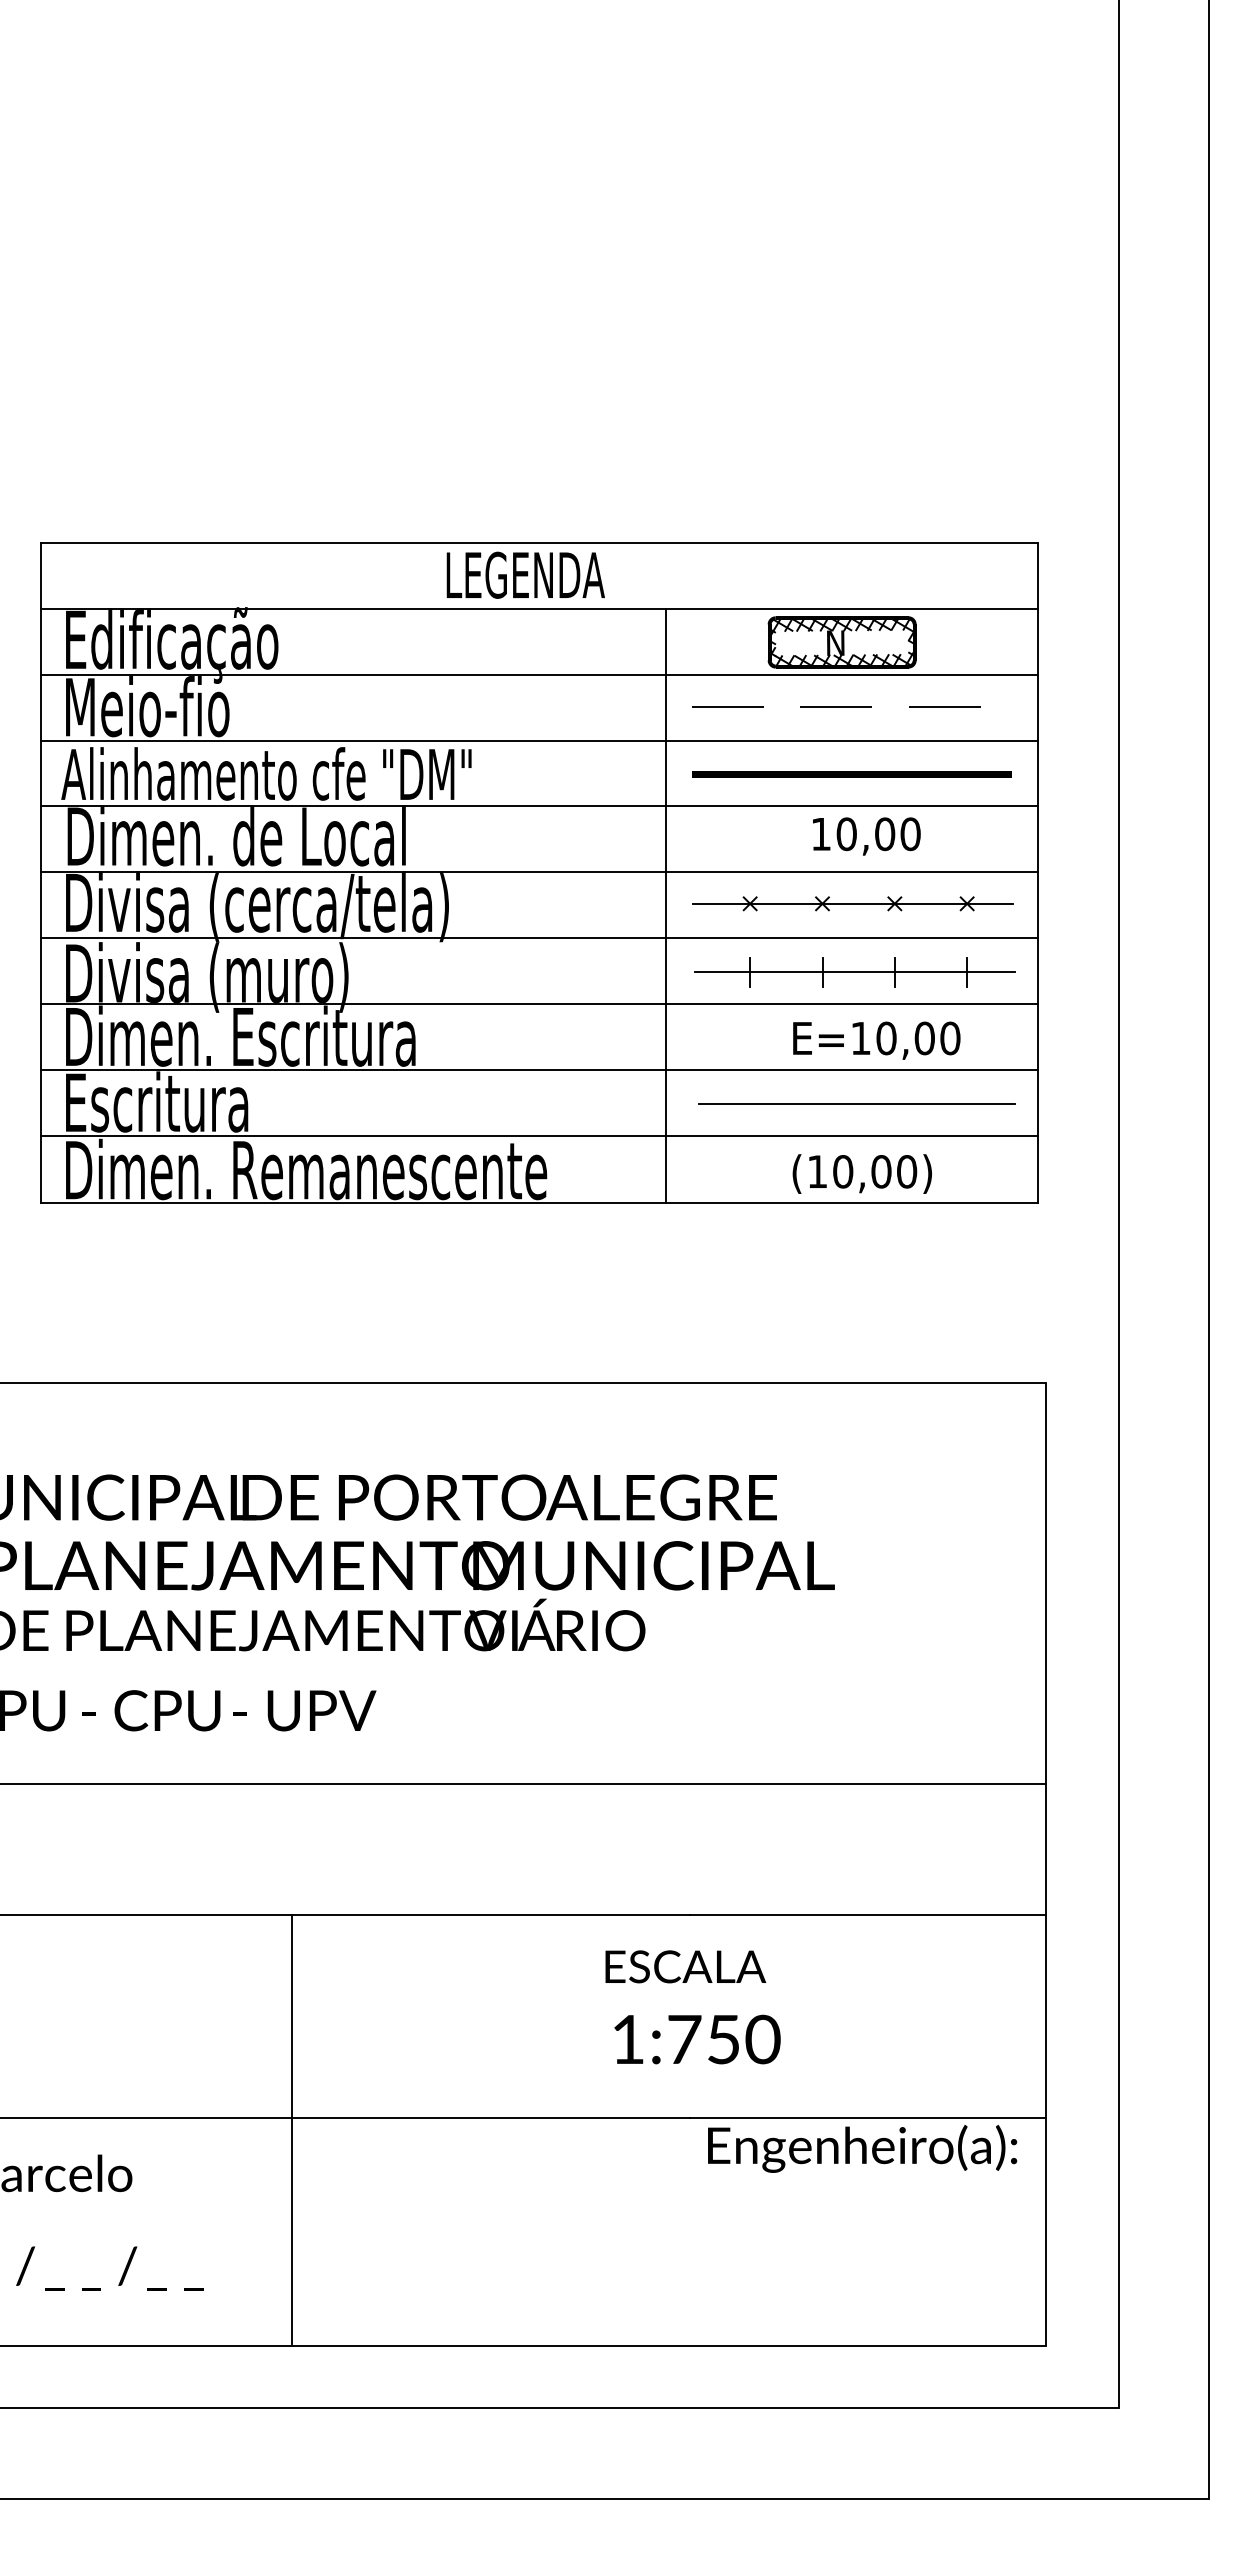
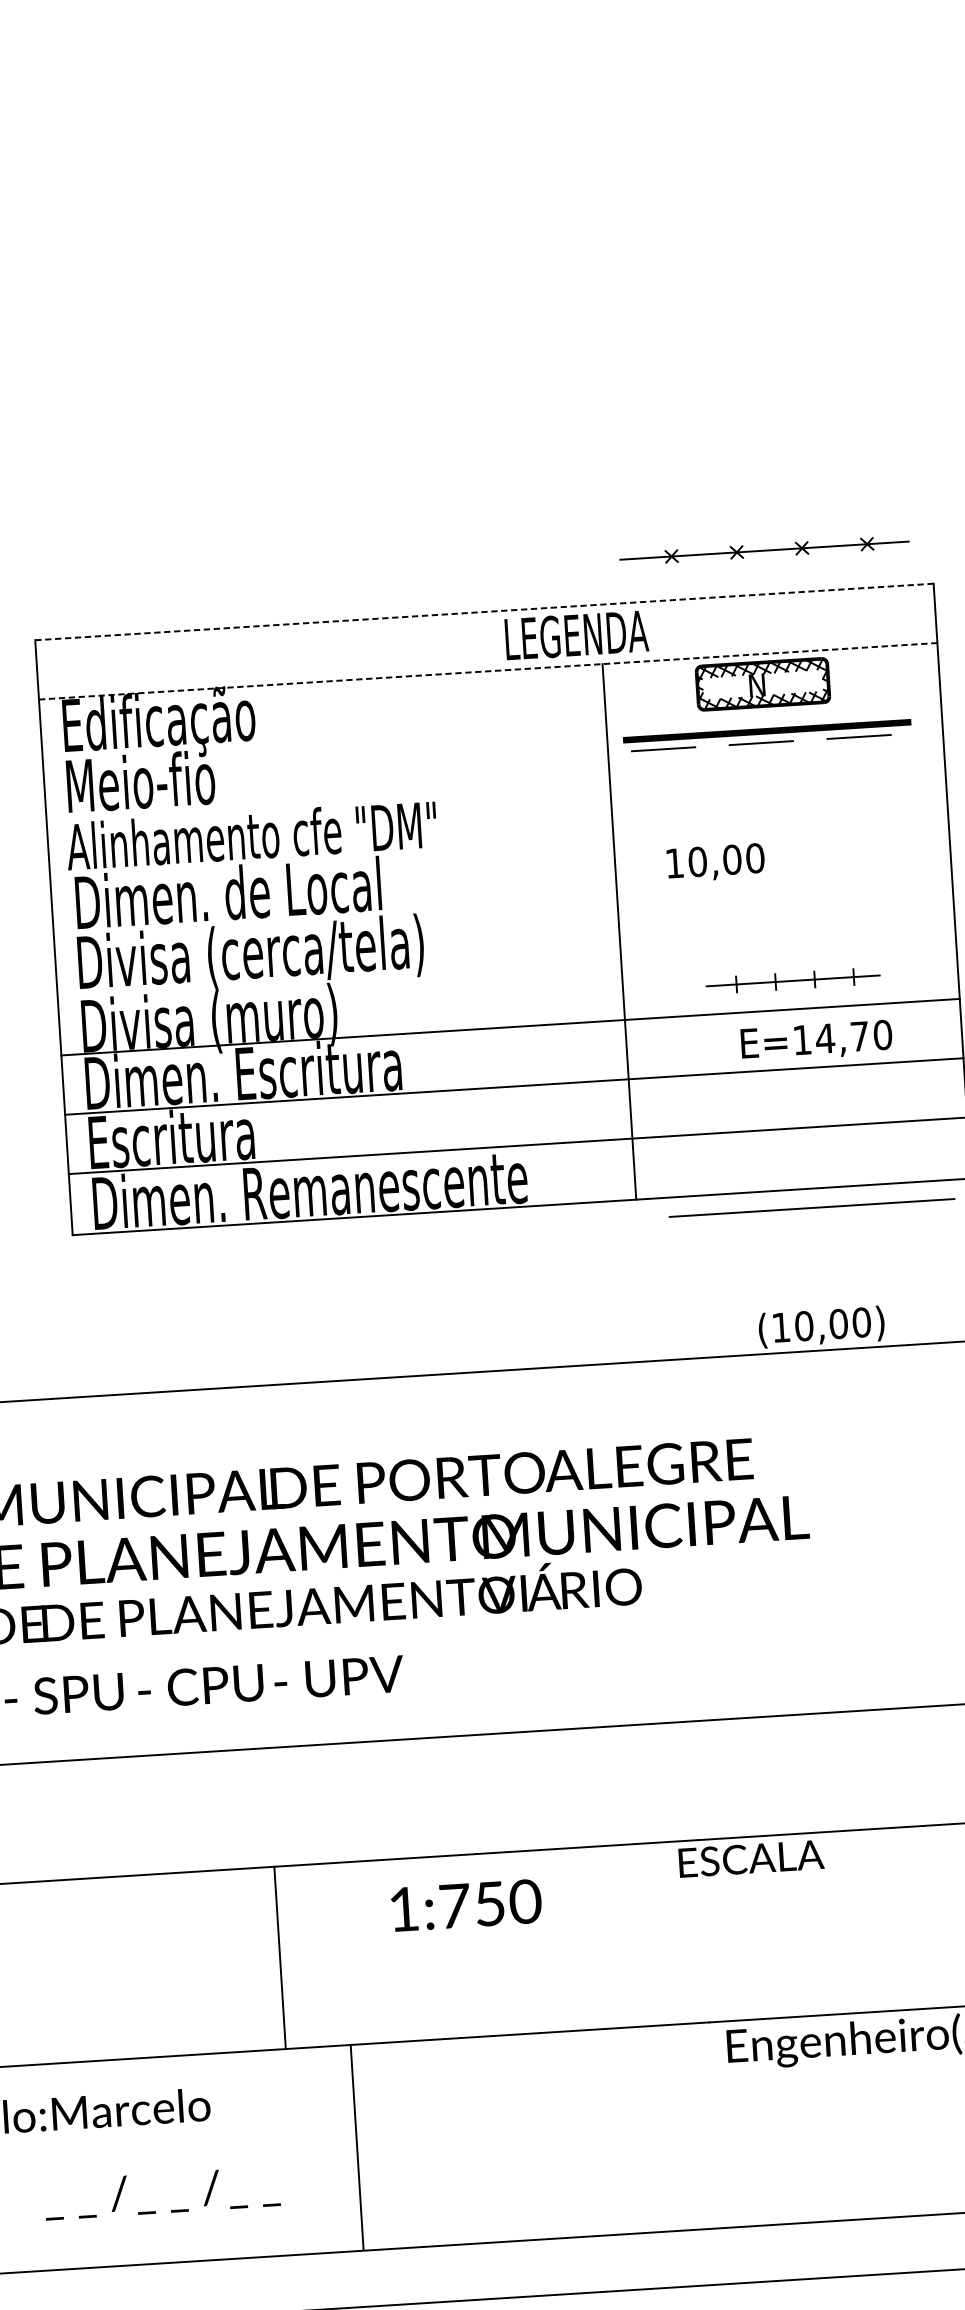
line: (539, 543) -> (484, 612), solid -> dashed
text: (525, 574) -> (576, 634), moved
line: (539, 608) -> (488, 670), solid -> dashed
line: (538, 674) -> (491, 730), removed
line: (538, 740) -> (494, 789), removed
line: (851, 774) -> (767, 731), moved
line: (538, 806) -> (498, 849), removed
text: (866, 836) -> (715, 862), moved
line: (538, 872) -> (502, 908), removed
part: (852, 903) -> (763, 550), moved
line: (538, 938) -> (506, 968), removed
part: (854, 972) -> (792, 981), size x0.6
text: (904, 1038) -> (841, 1037), E=10,00 -> E=14,70
line: (856, 1103) -> (811, 1207), moved
text: (861, 1173) -> (820, 1326), moved
text: (685, 1966) -> (751, 1858), moved
line: (291, 2016) -> (279, 1957), moved
text: (697, 2039) -> (466, 1905), moved

